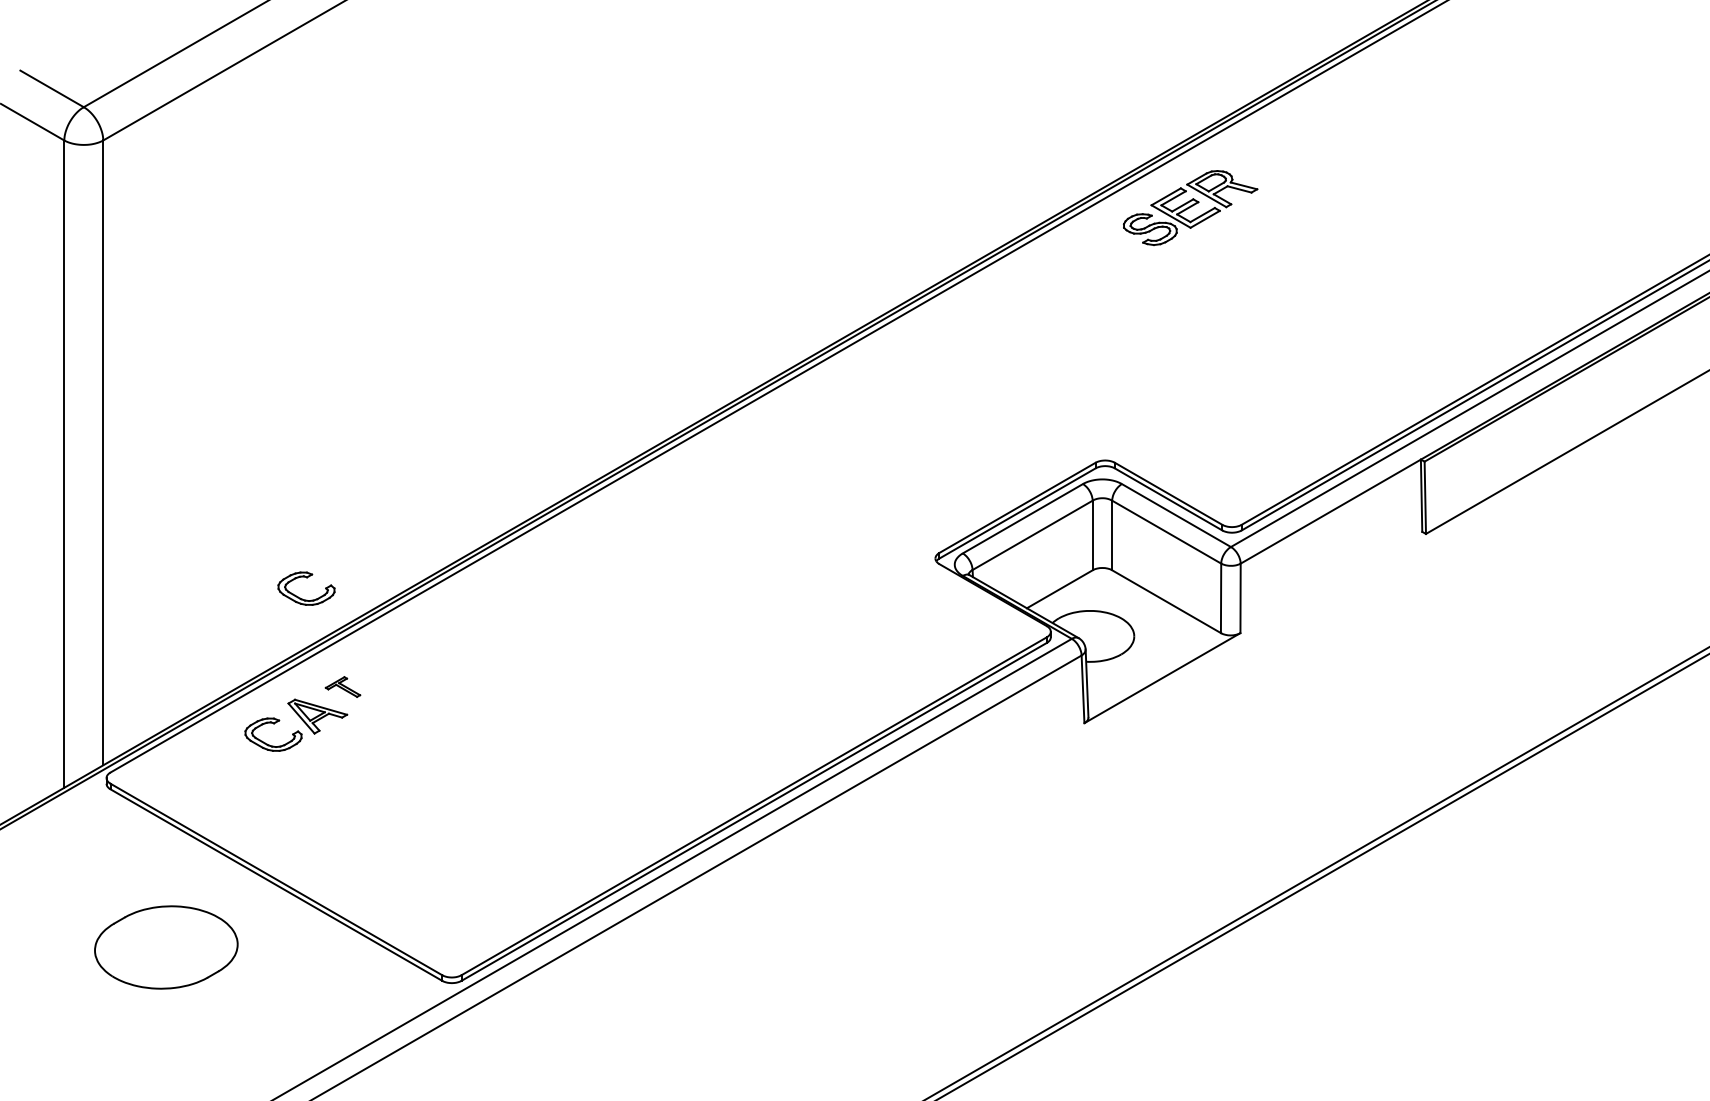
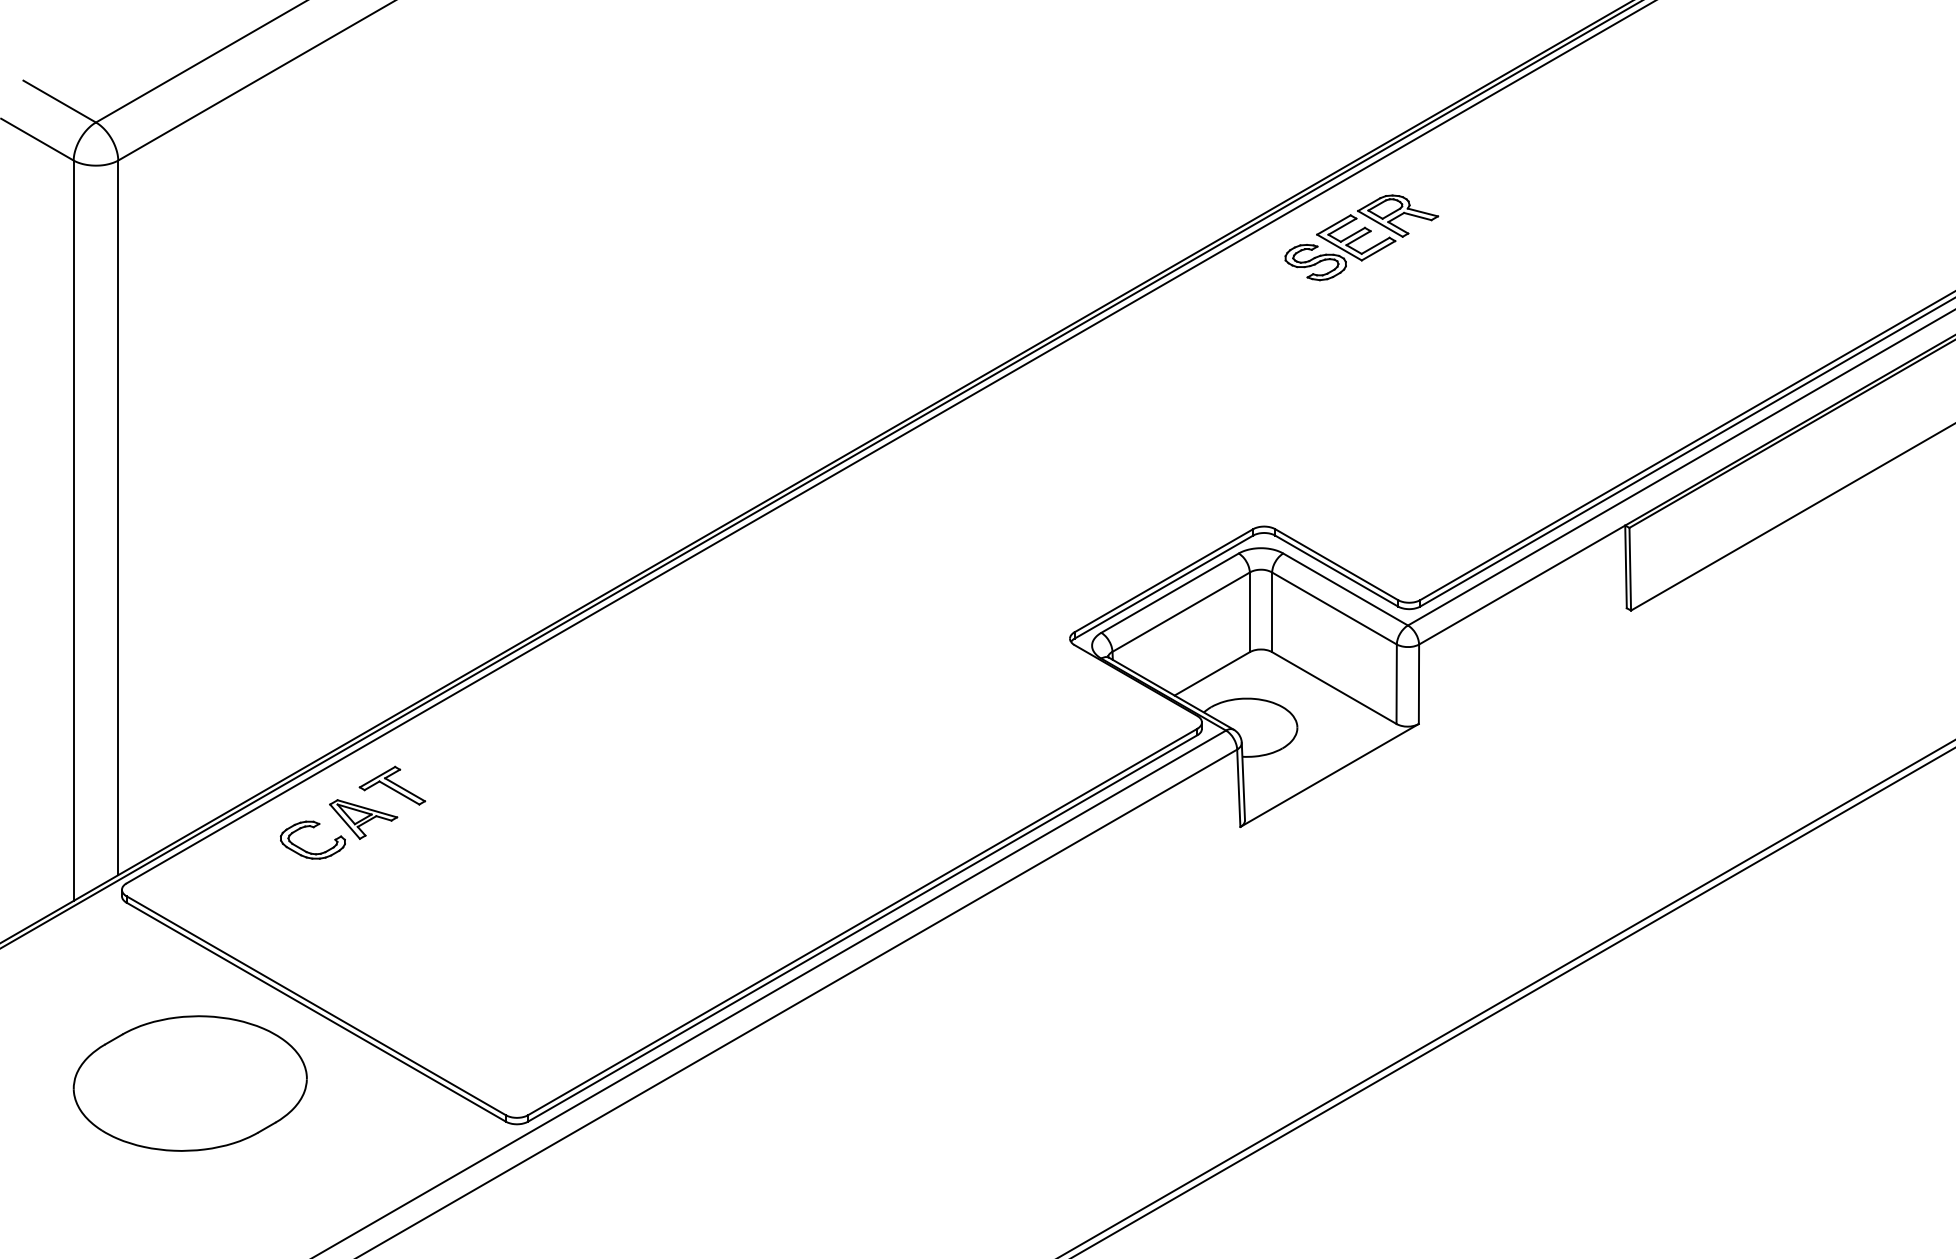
part: (306, 578) -> (350, 661), removed
part: (342, 686) -> (391, 785), size x1.67
part: (166, 947) -> (190, 1083), size x1.43

